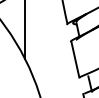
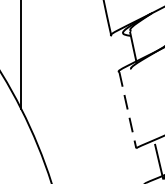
line: (75, 60) -> (128, 112), solid -> dashed

